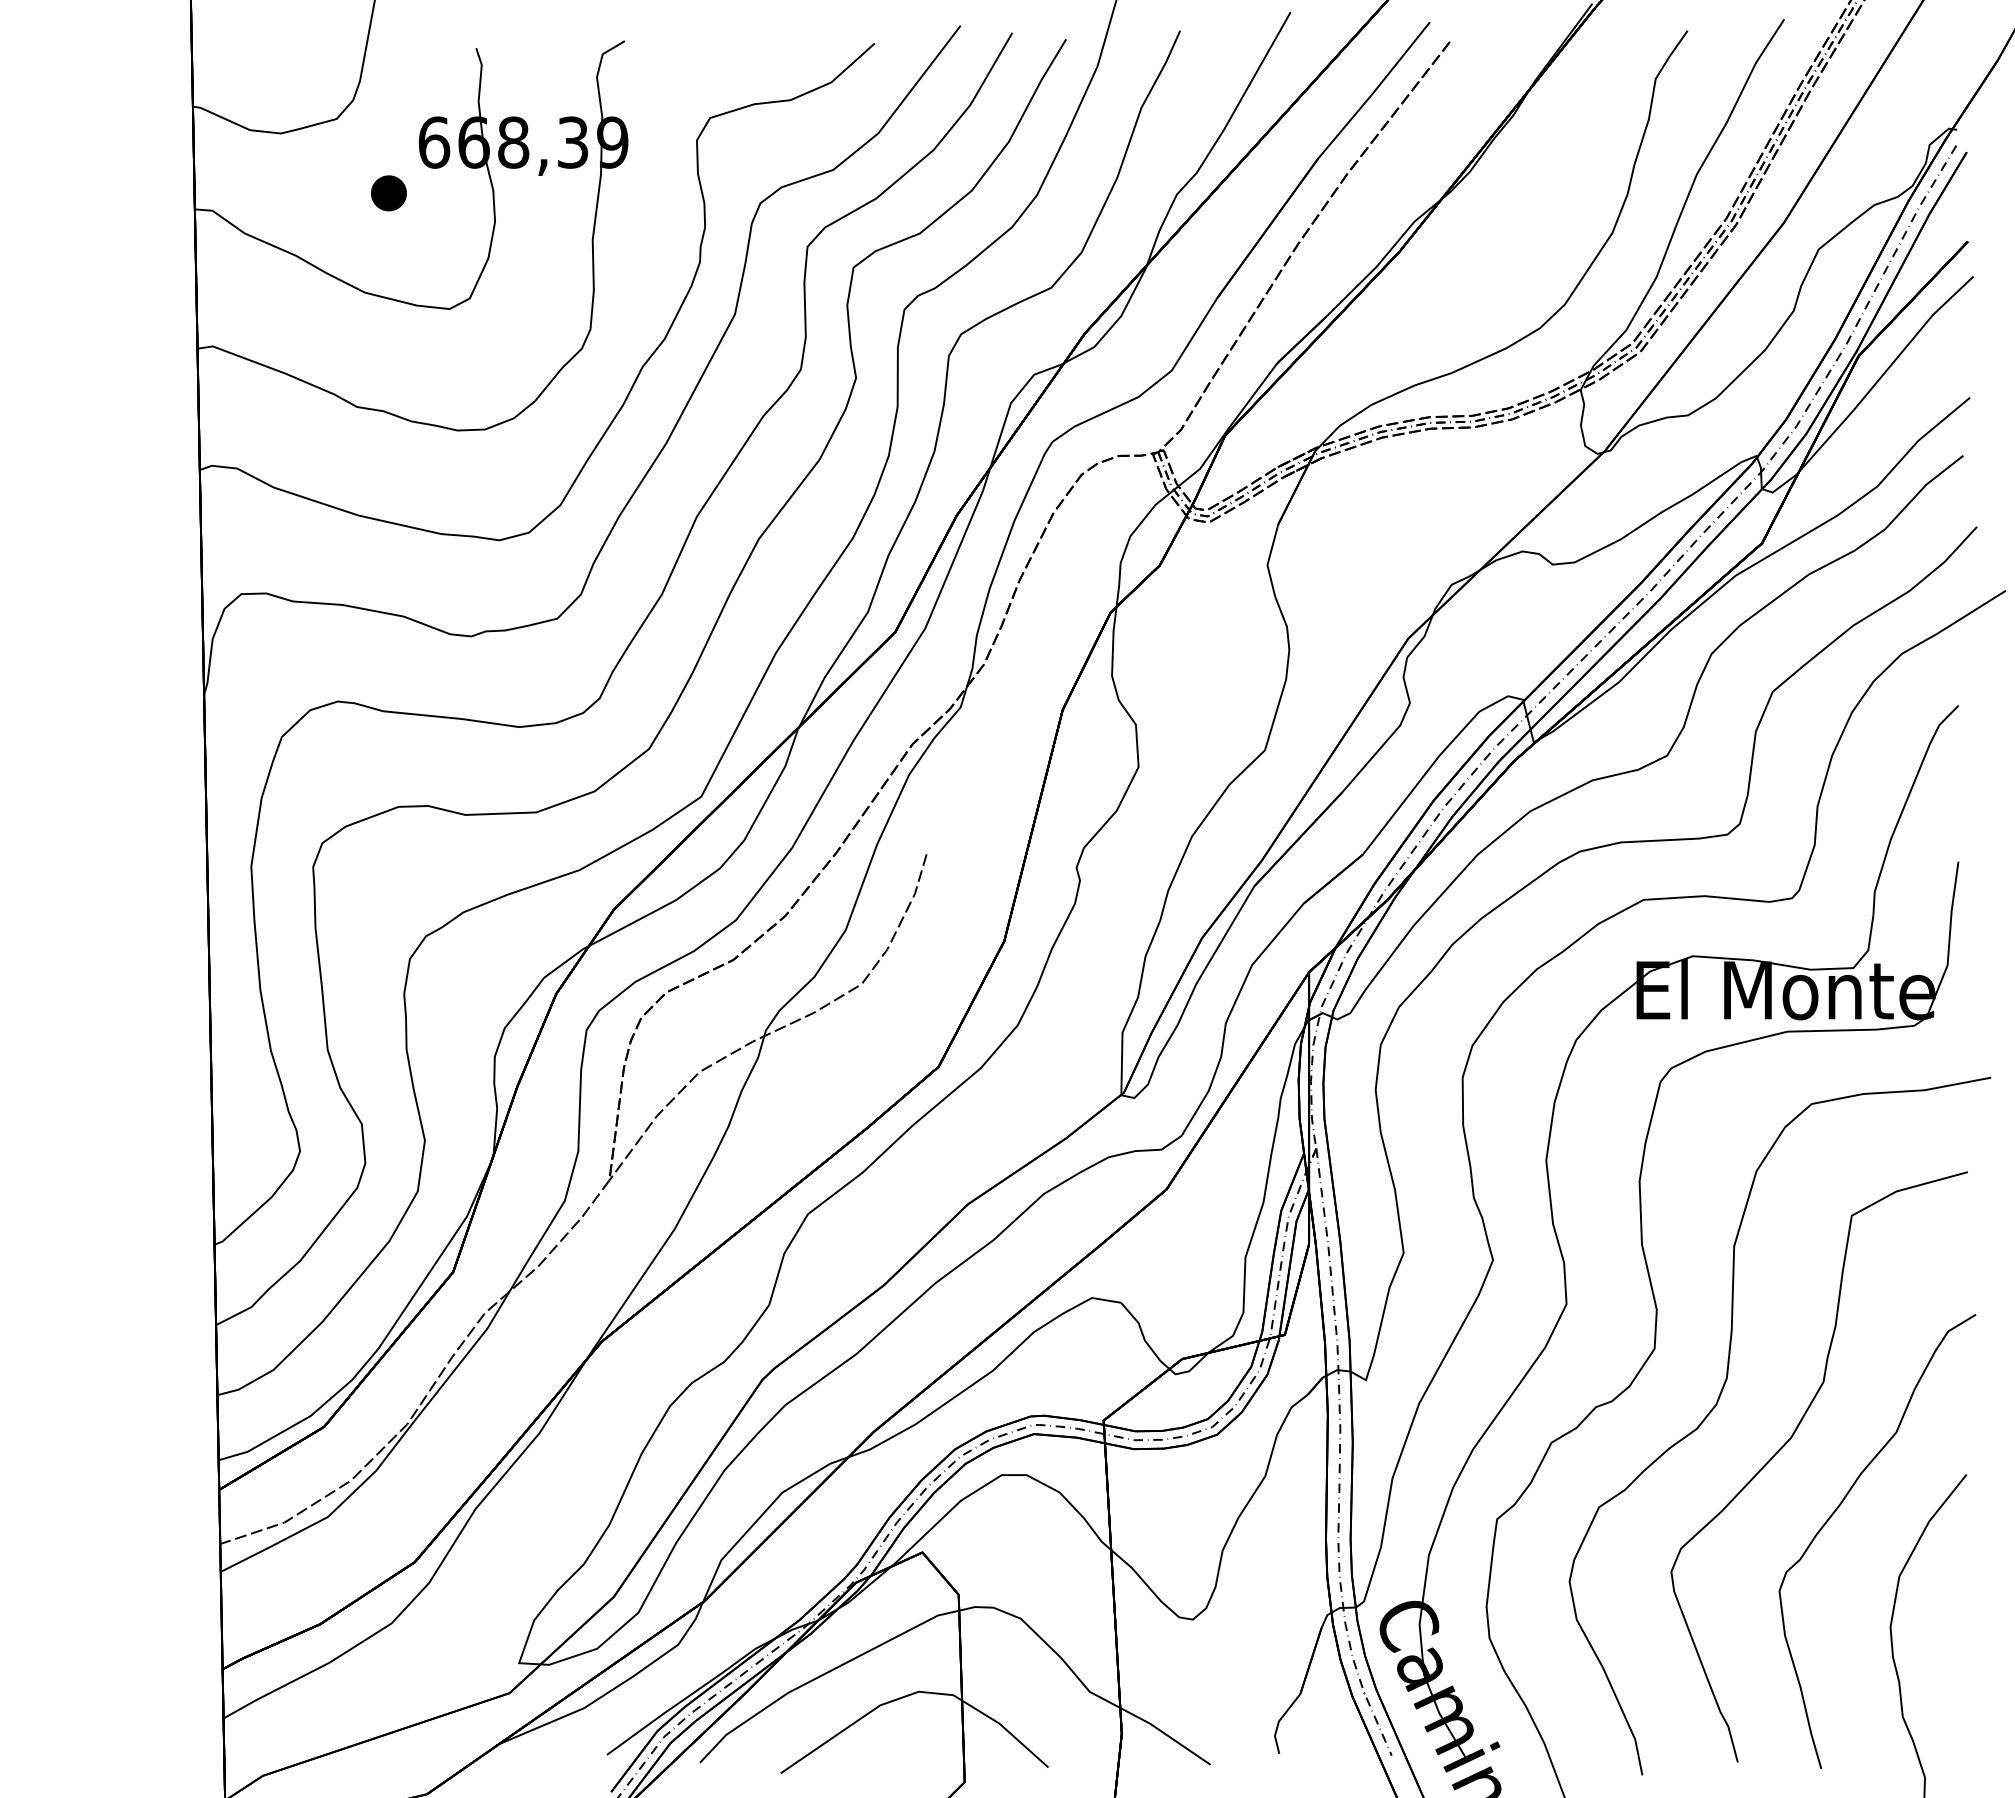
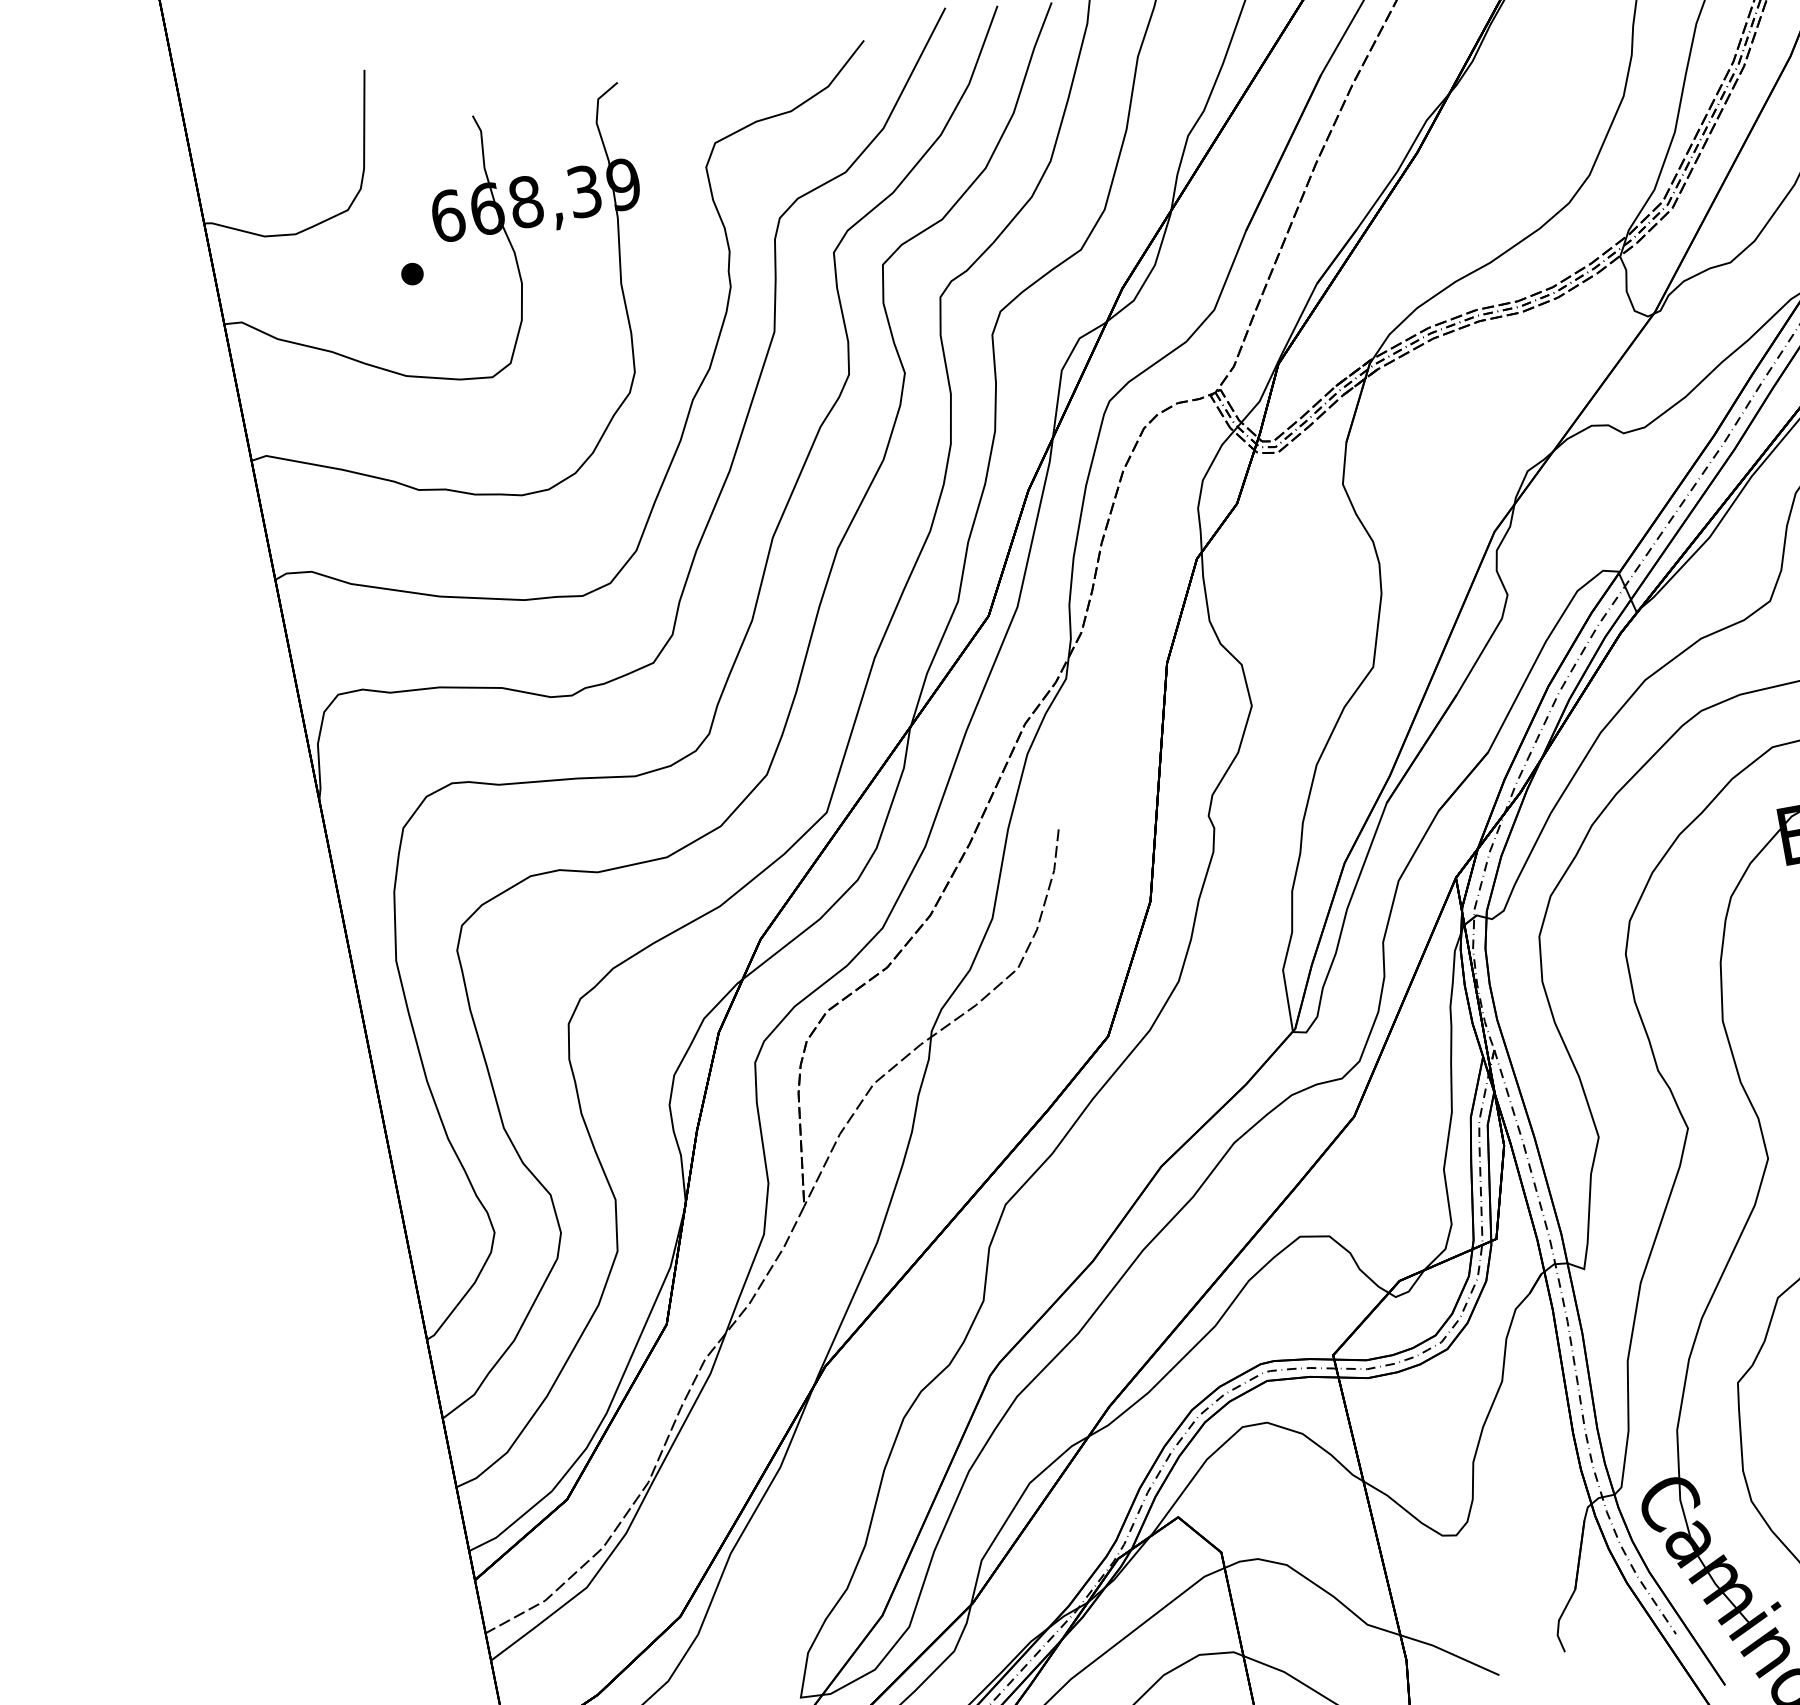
part: (388, 193) -> (412, 274), size x0.62

